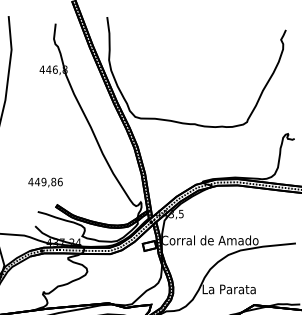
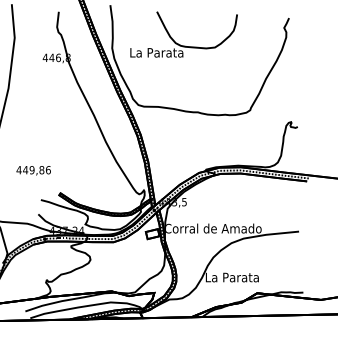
part: (175, 55) -> (178, 43), added
text: (45, 182) -> (33, 170), moved

